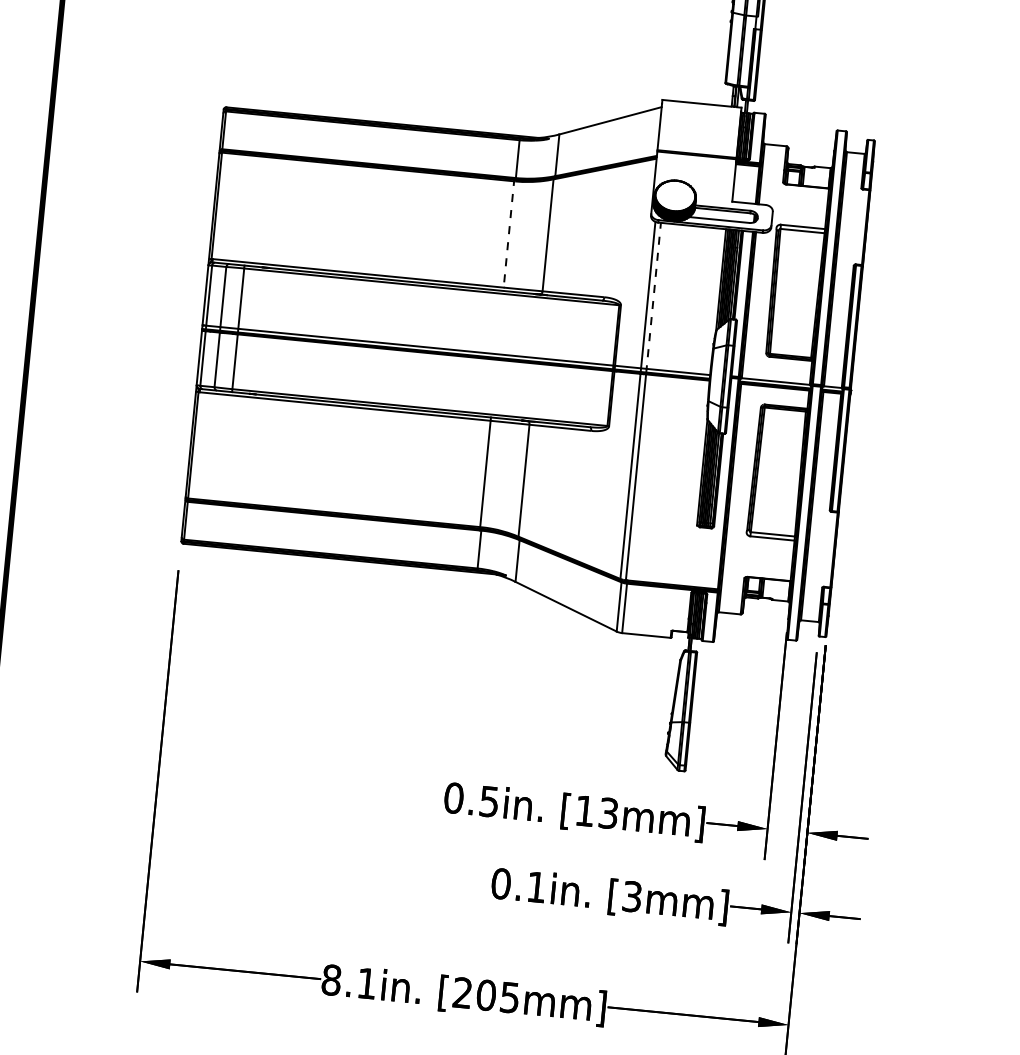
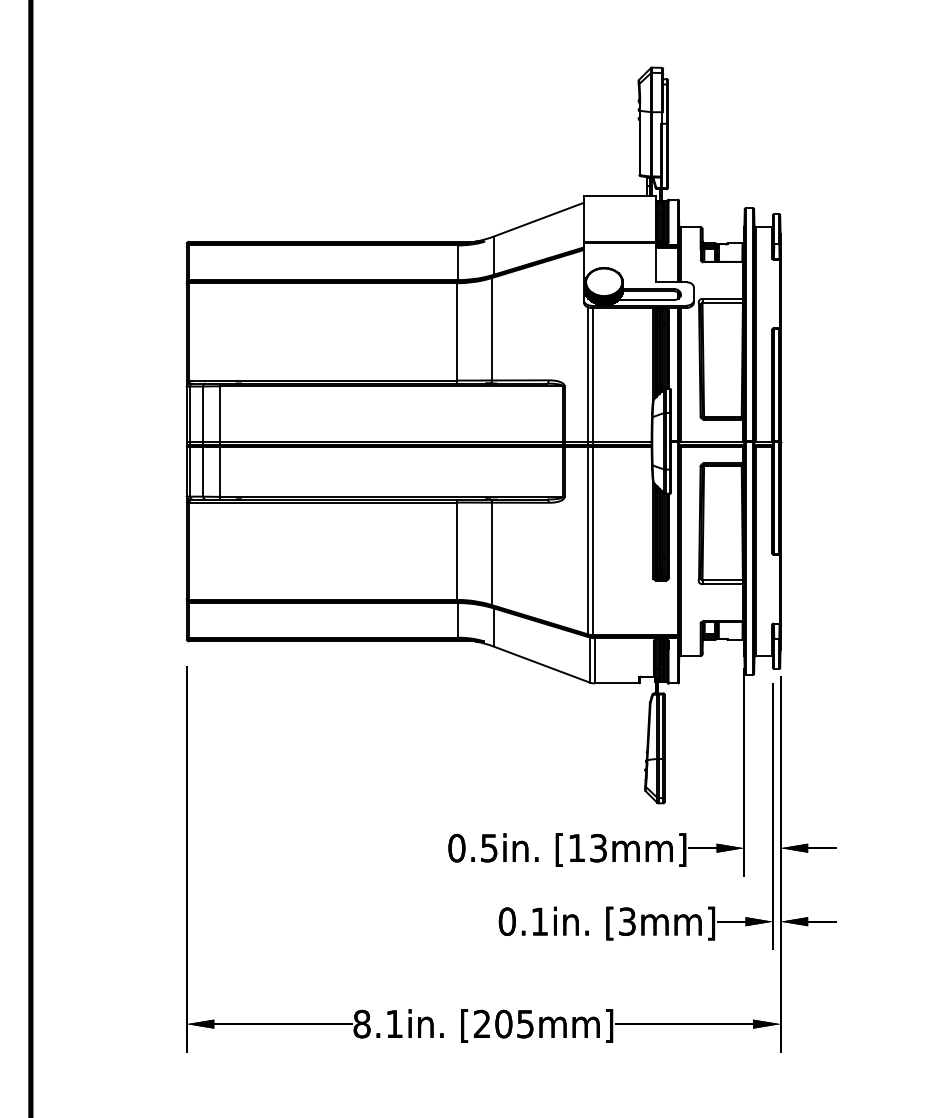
line: (508, 234) -> (456, 331), dashed -> solid
line: (653, 297) -> (593, 376), dashed -> solid

